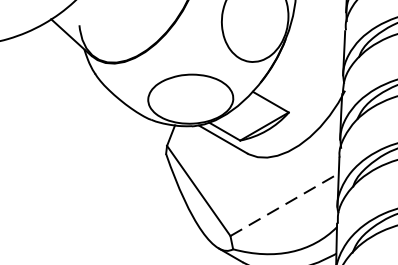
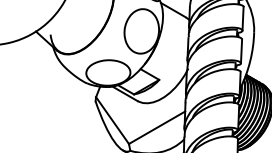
line: (285, 204) -> (157, 127), dashed -> solid

